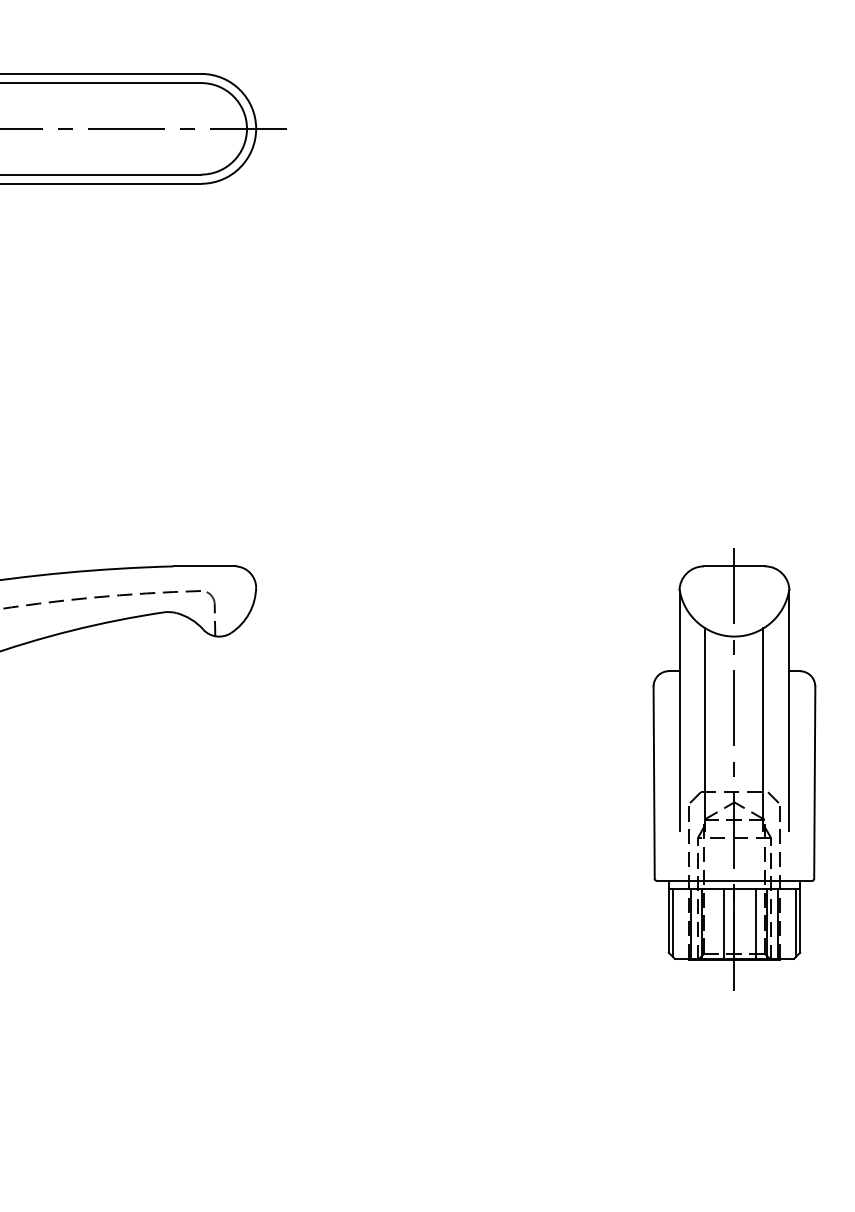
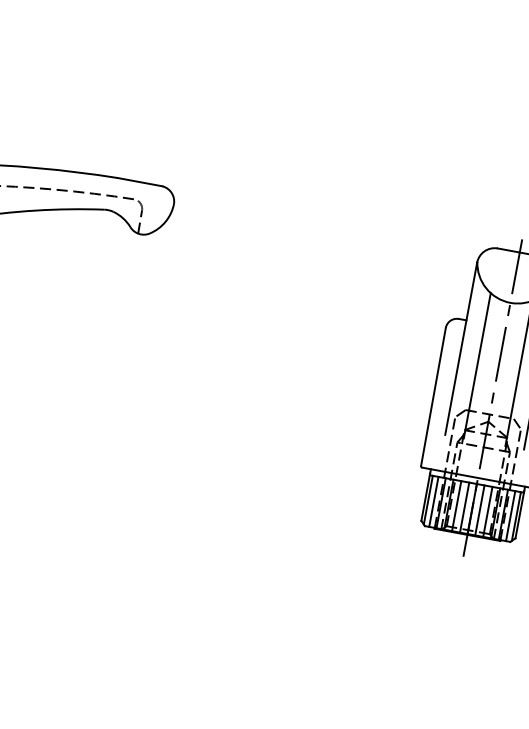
line: (680, 923) -> (433, 501), added
line: (712, 923) -> (456, 505), added
line: (745, 923) -> (480, 510), added
line: (788, 923) -> (511, 515), added

